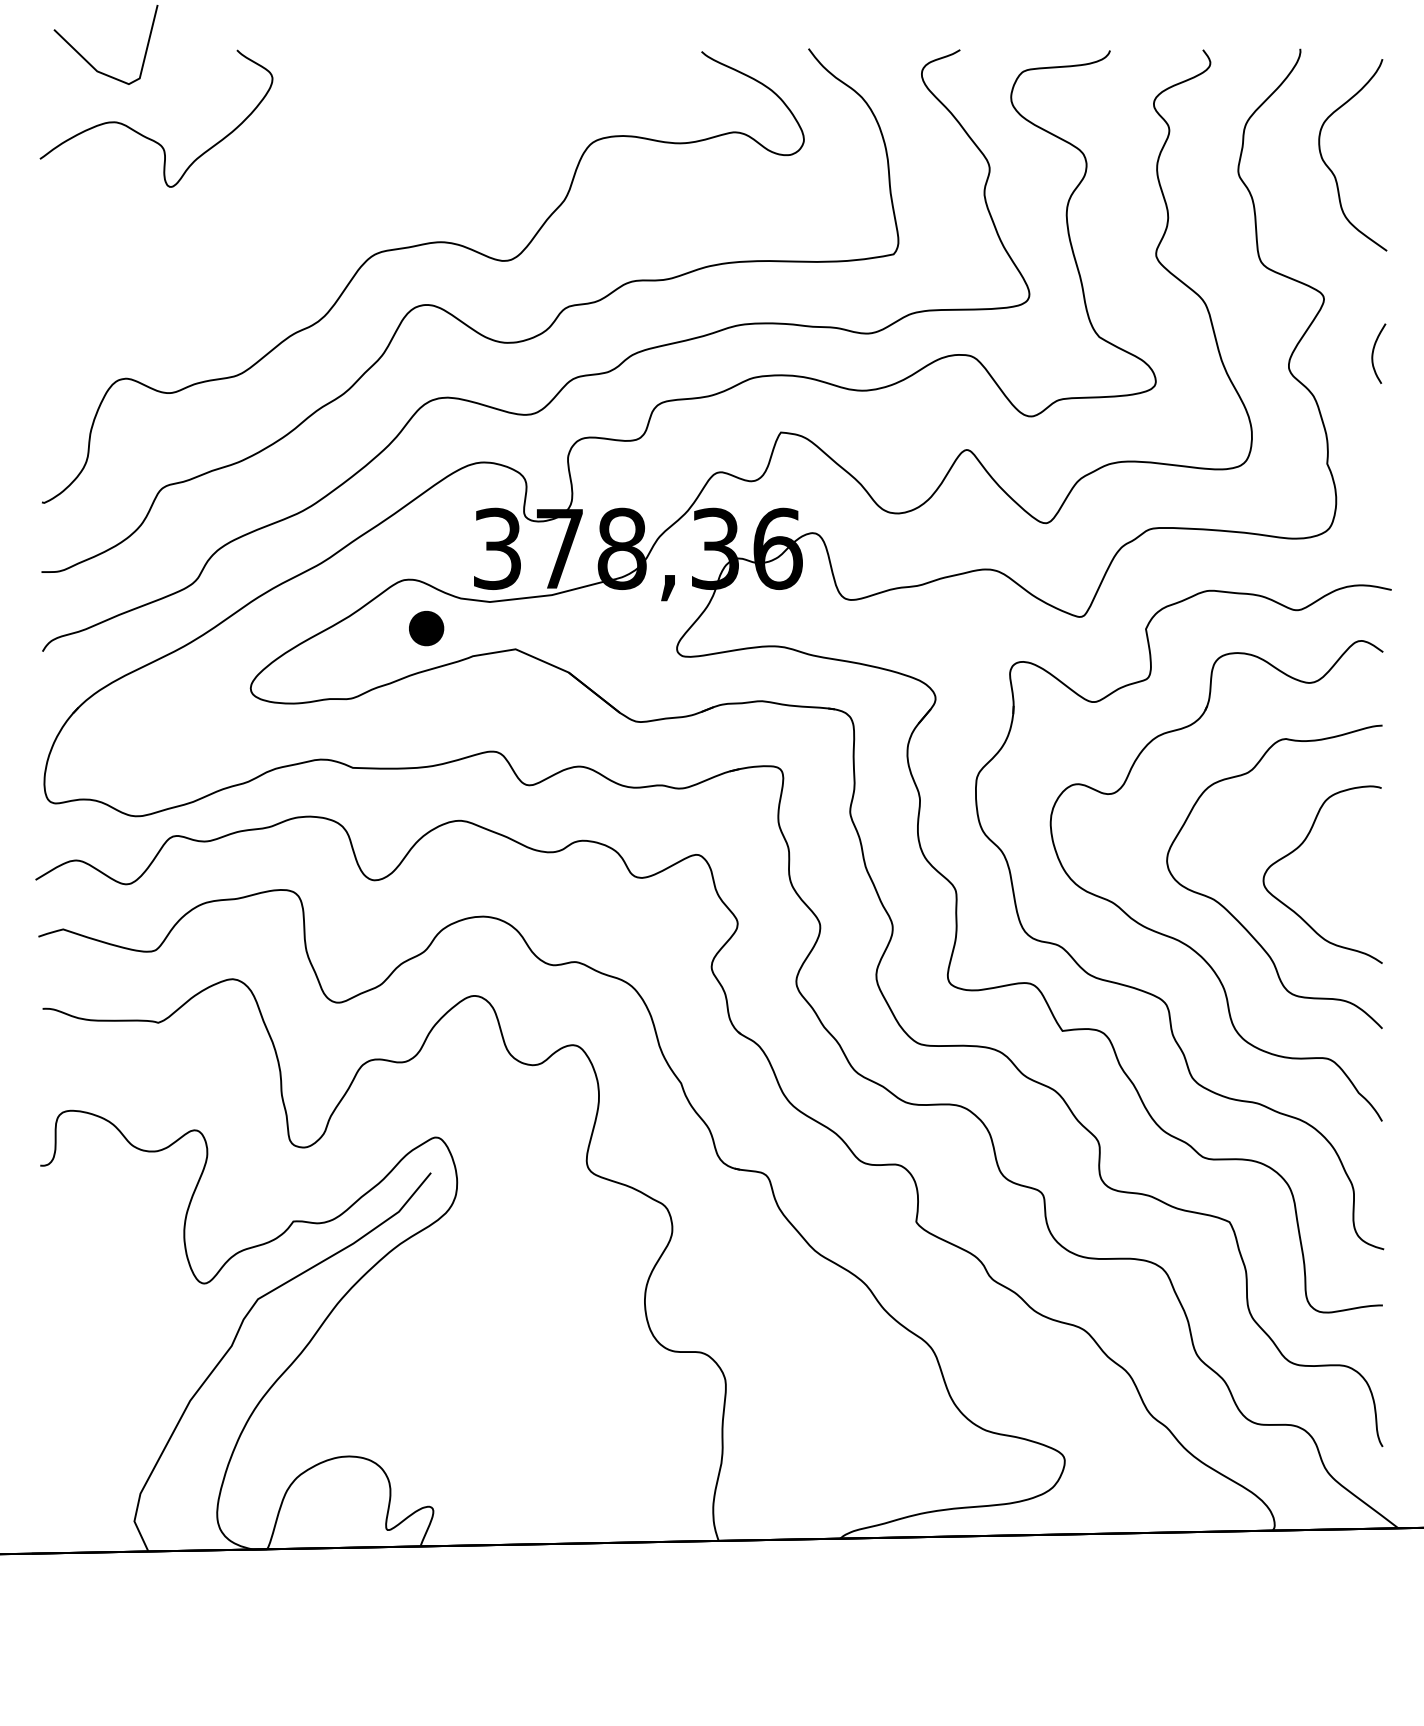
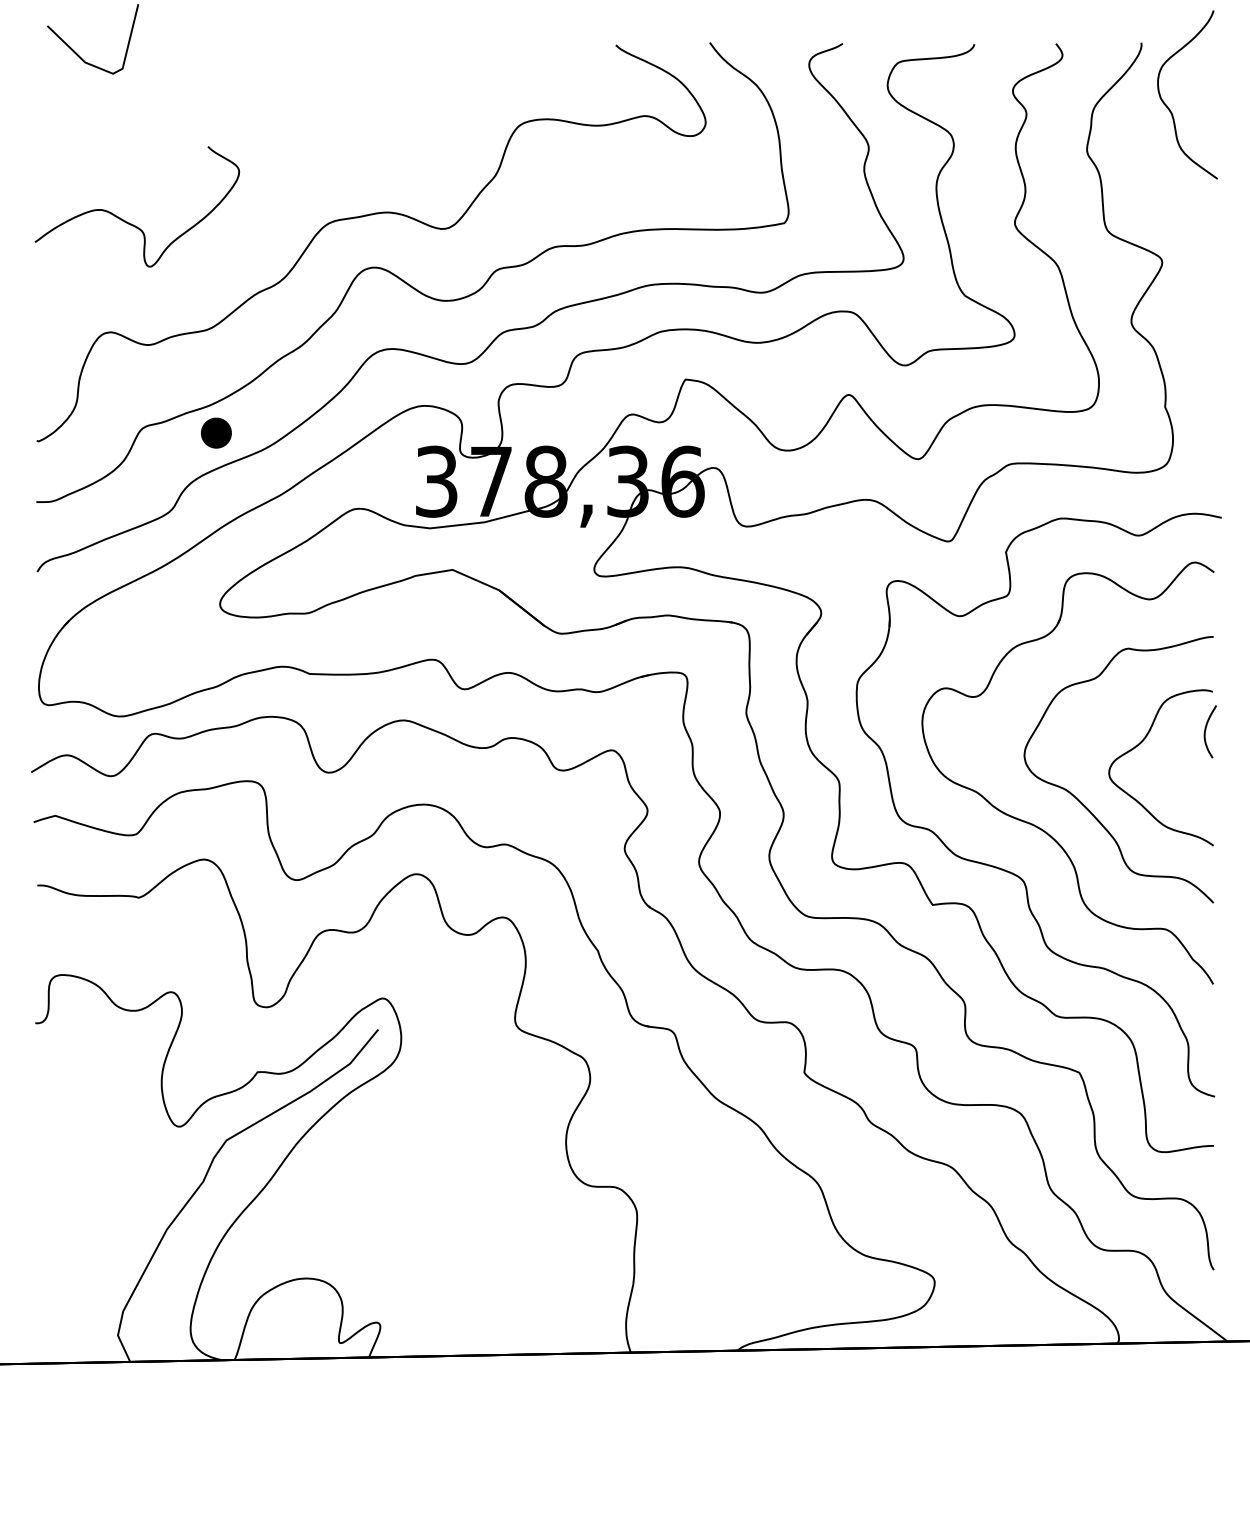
curve: (146, 136) -> (128, 222), moved
curve: (1331, 169) -> (1168, 107), moved
curve: (1374, 350) -> (1206, 728), moved
part: (426, 628) -> (216, 433), moved

